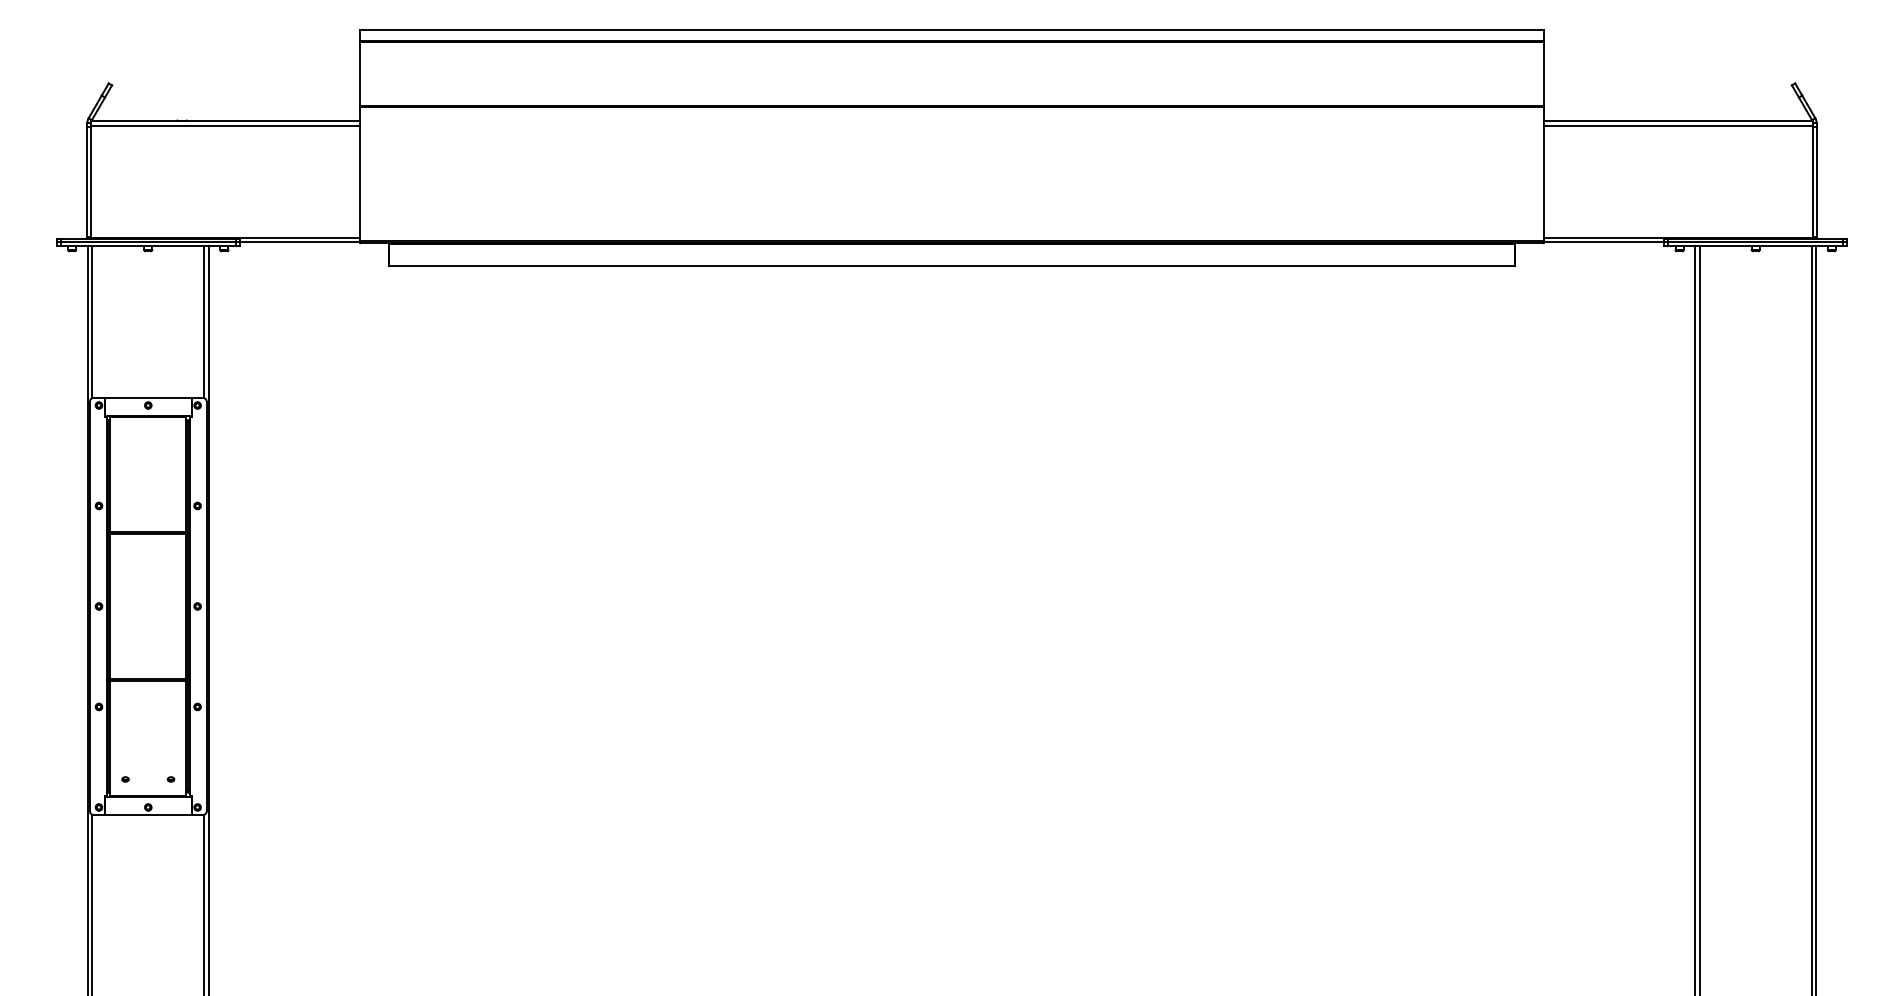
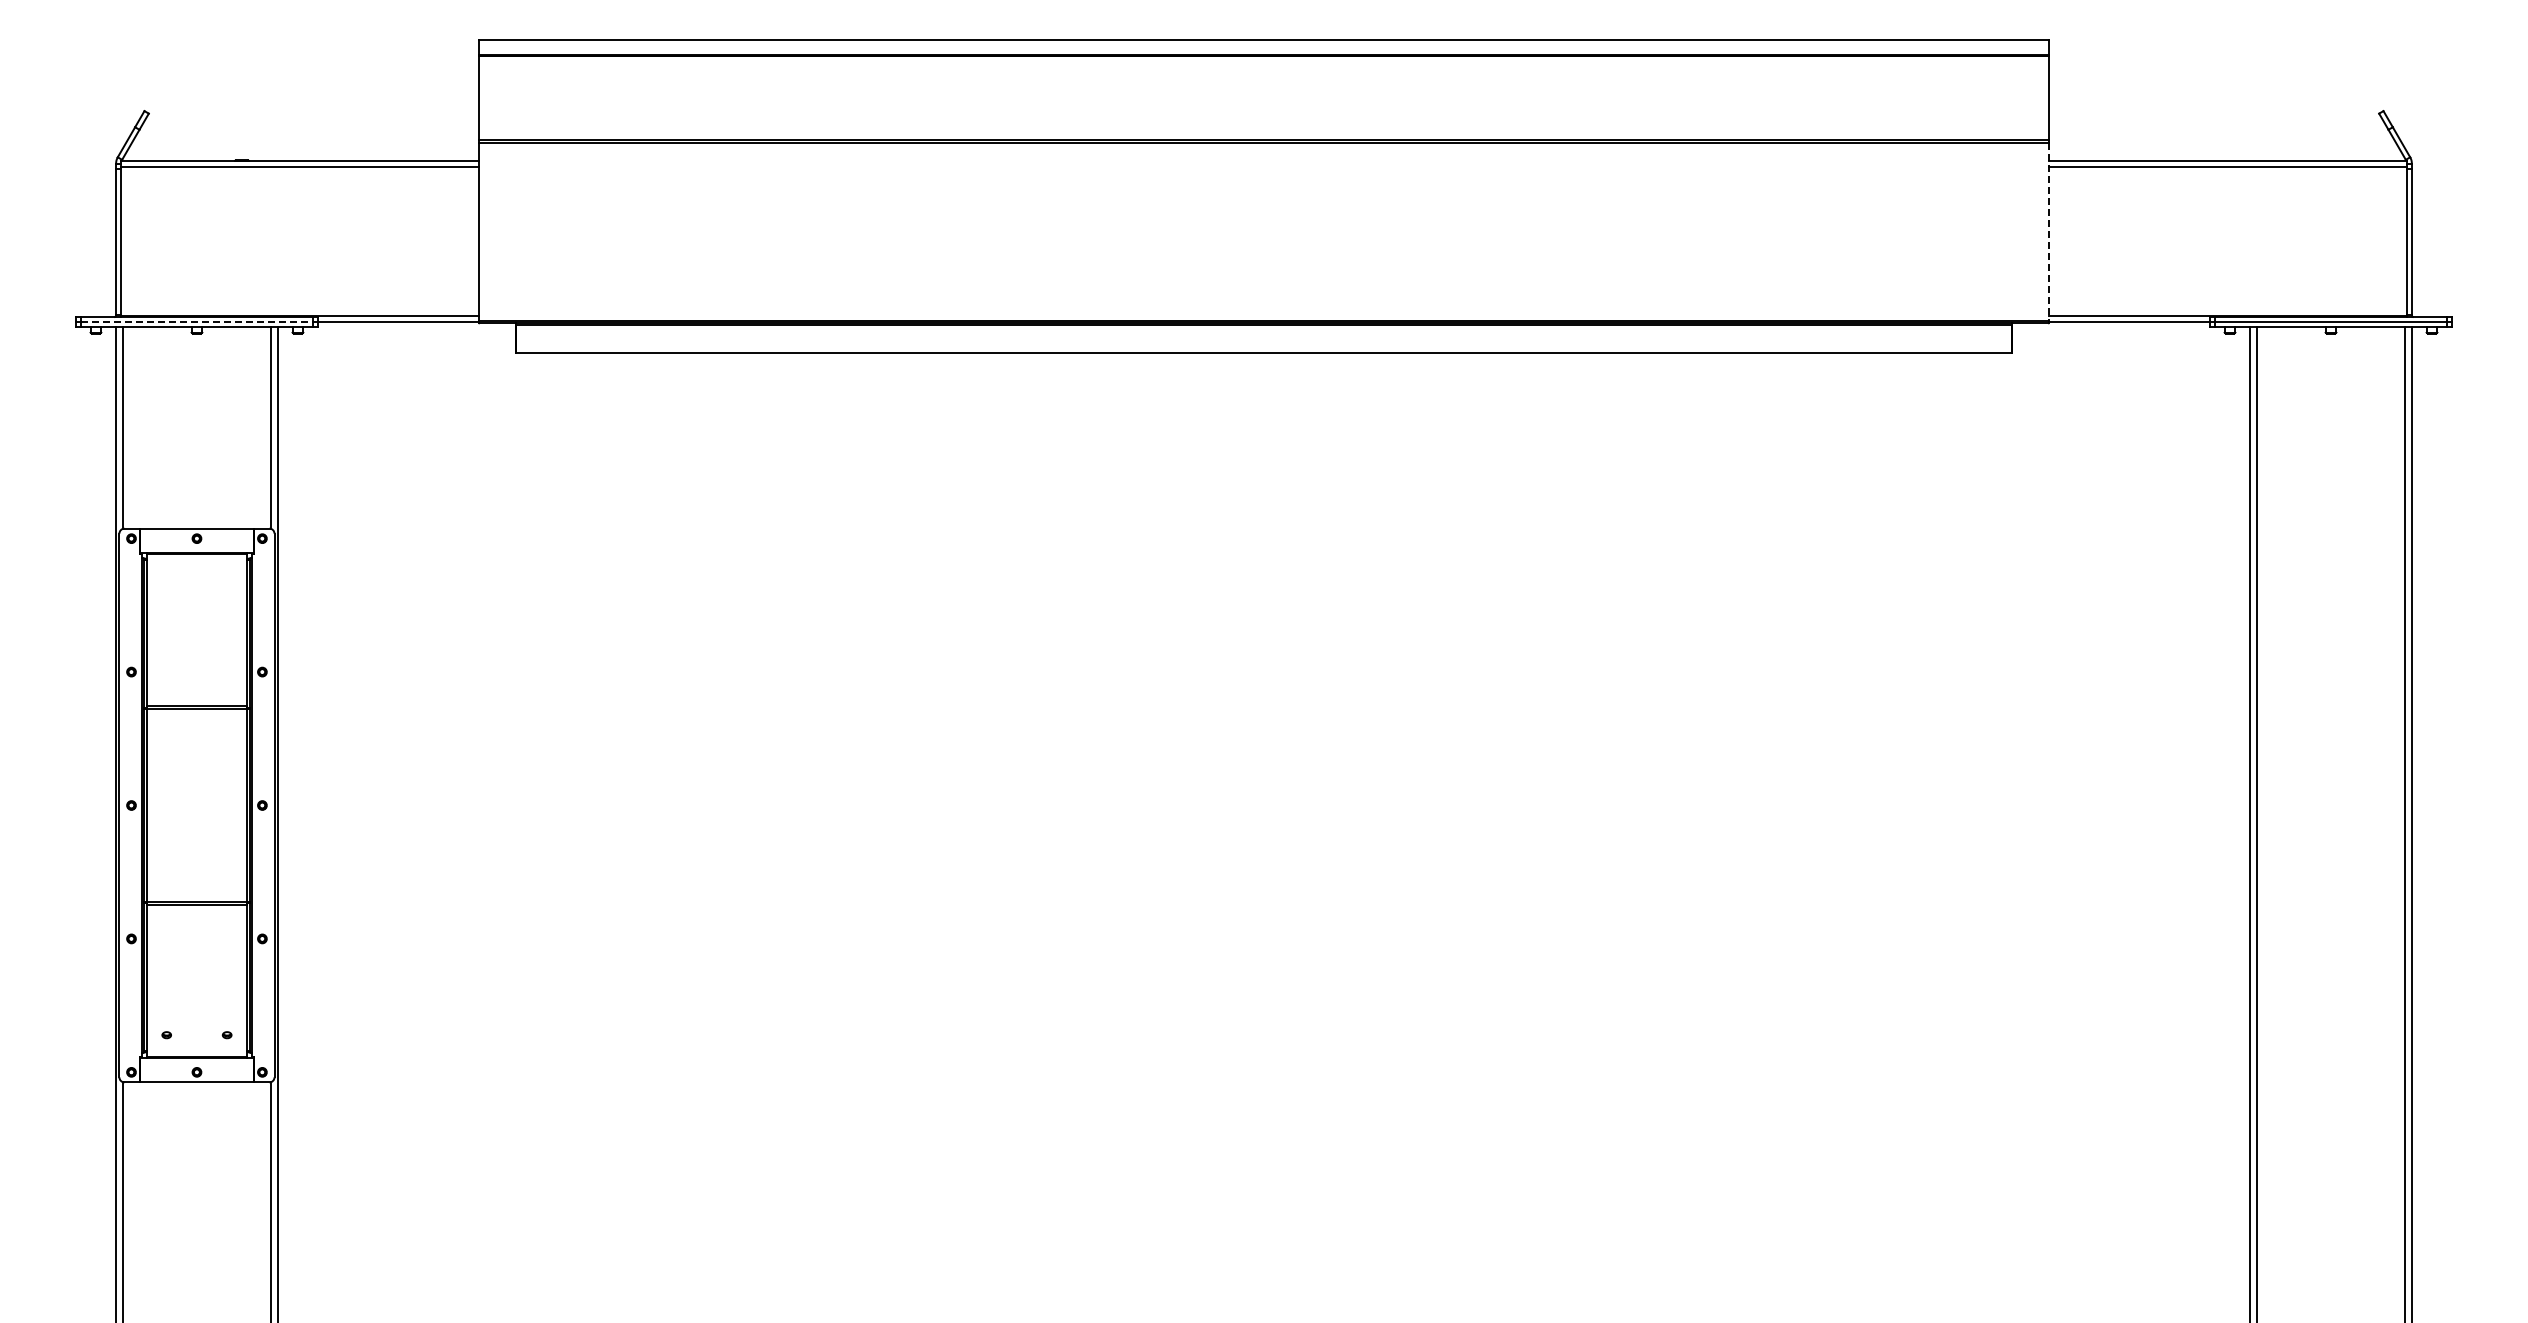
line: (1543, 174) -> (2049, 232), solid -> dashed
line: (148, 242) -> (197, 322), solid -> dashed

